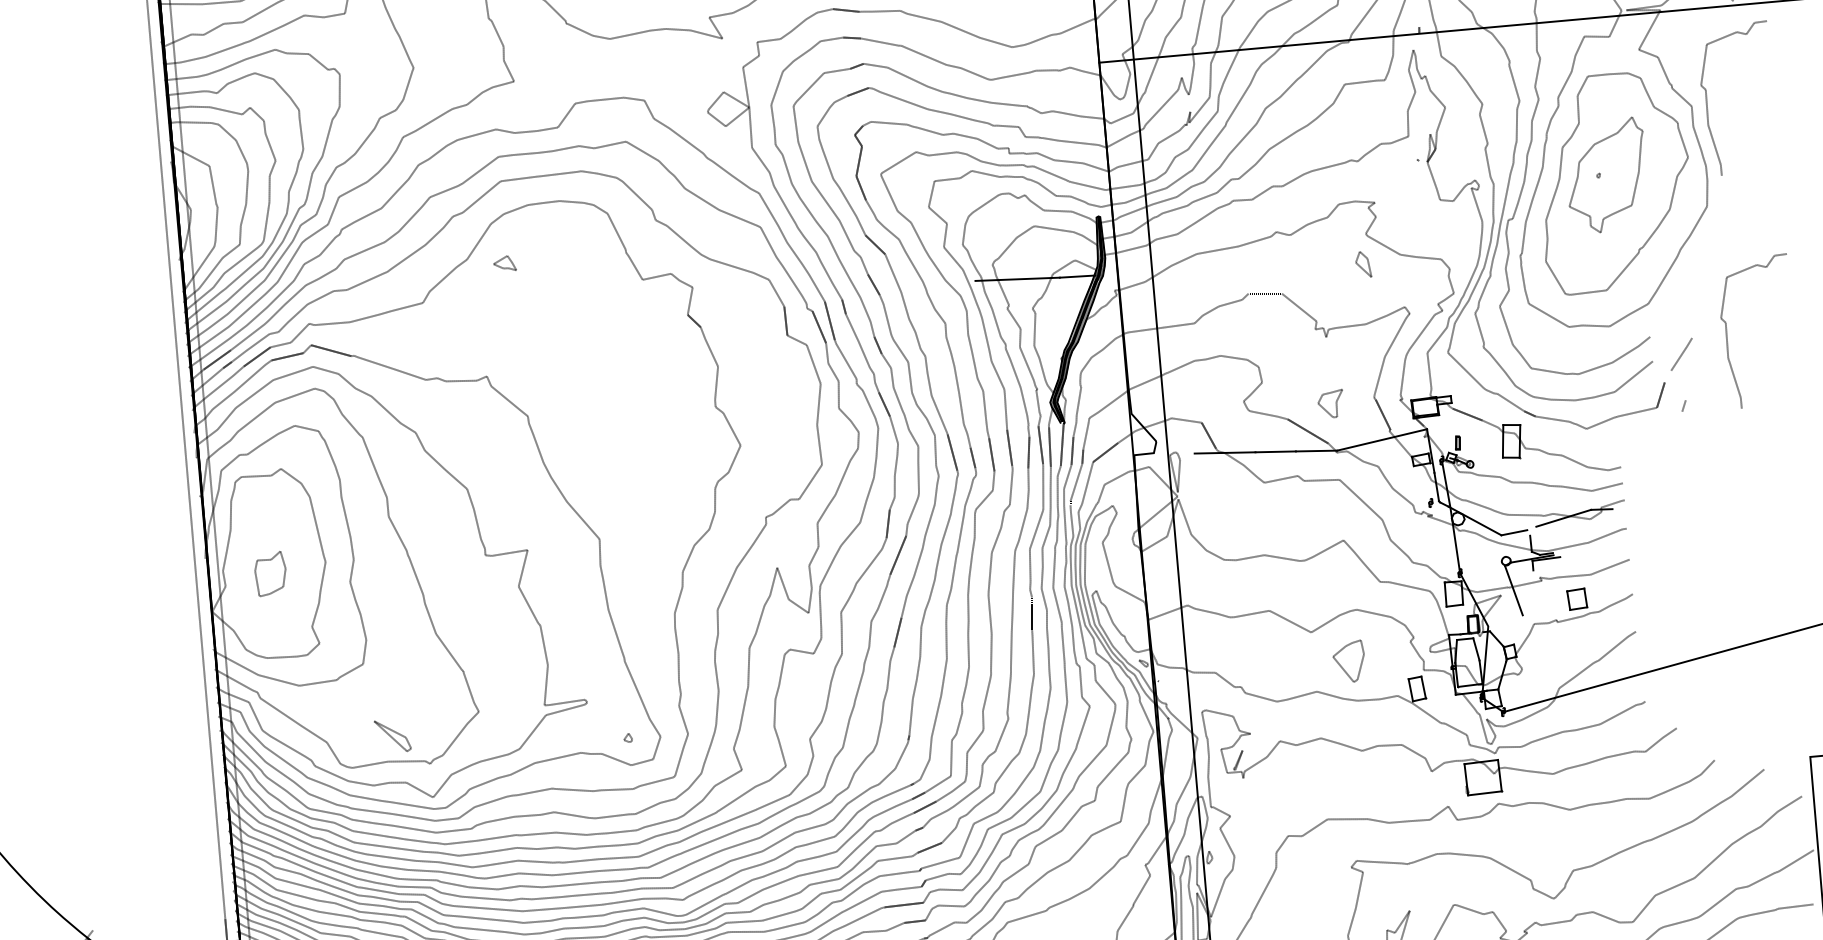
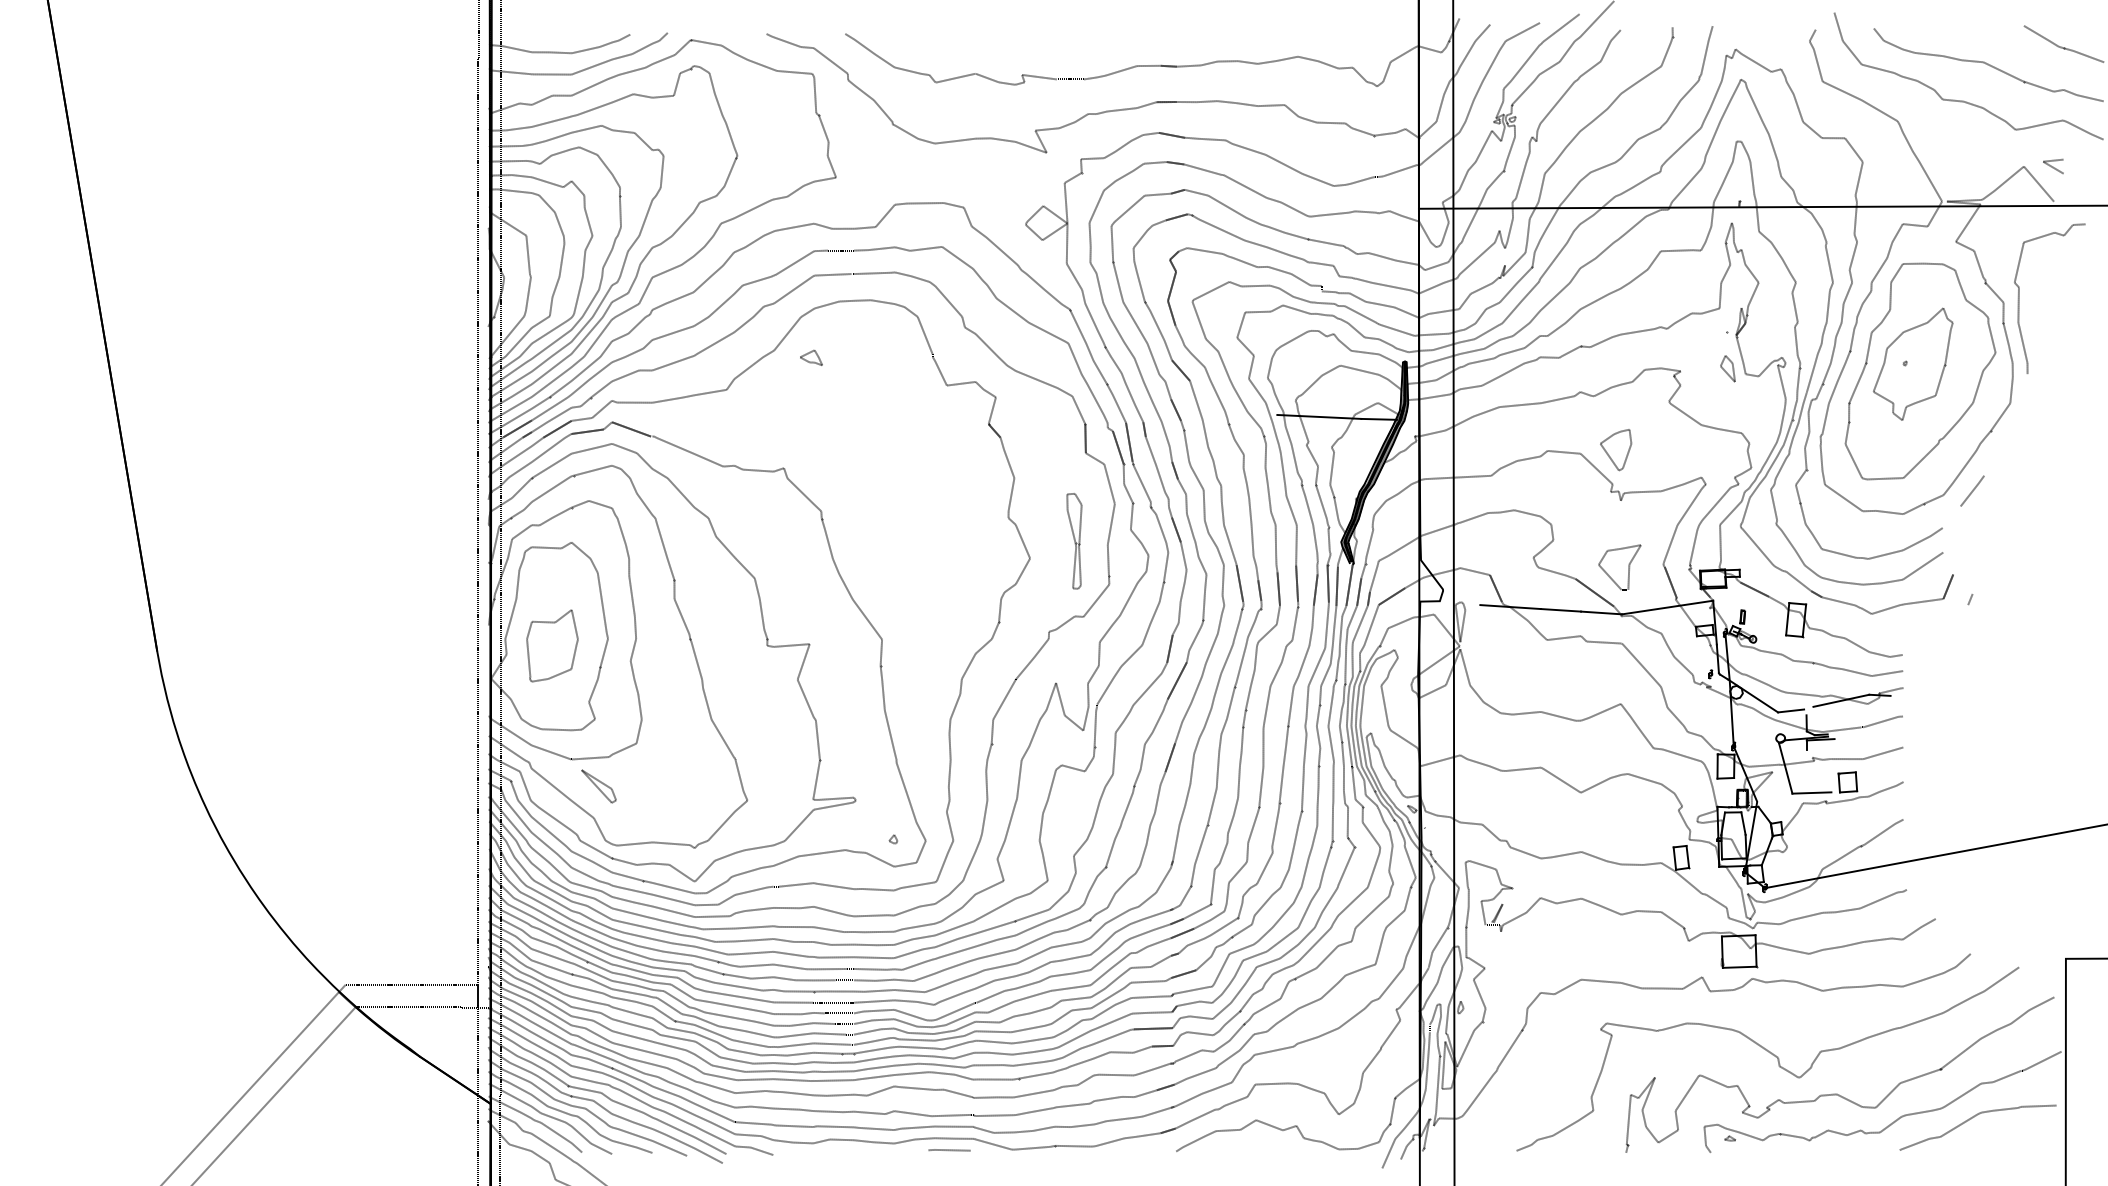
part: (1362, 264) -> (1727, 368), moved
curve: (1727, 333) -> (2019, 531), removed
line: (1681, 353) -> (1972, 490), moved
part: (1330, 404) -> (1619, 567), size x1.67
part: (783, 424) -> (1074, 541), added
part: (270, 573) -> (552, 645), size x1.67
line: (1541, 612) -> (1811, 792), added
part: (1349, 662) -> (1616, 450), moved
part: (392, 736) -> (598, 786), moved
line: (158, 924) -> (411, 984), added

